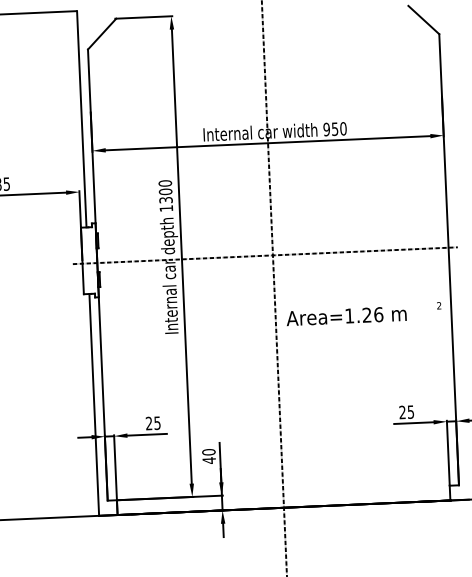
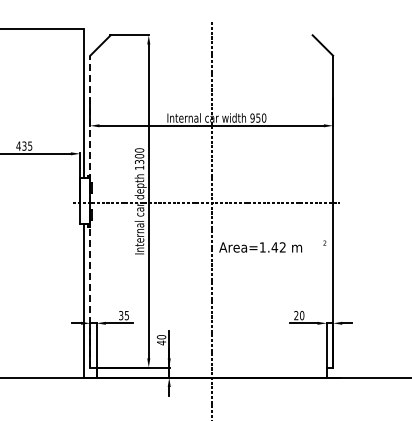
line: (98, 274) -> (90, 211), solid -> dashed
text: (372, 315) -> (278, 247), Area=1.26 -> Area=1.42
text: (411, 411) -> (302, 315), 25 -> 20
text: (149, 423) -> (121, 315), 25 -> 35

